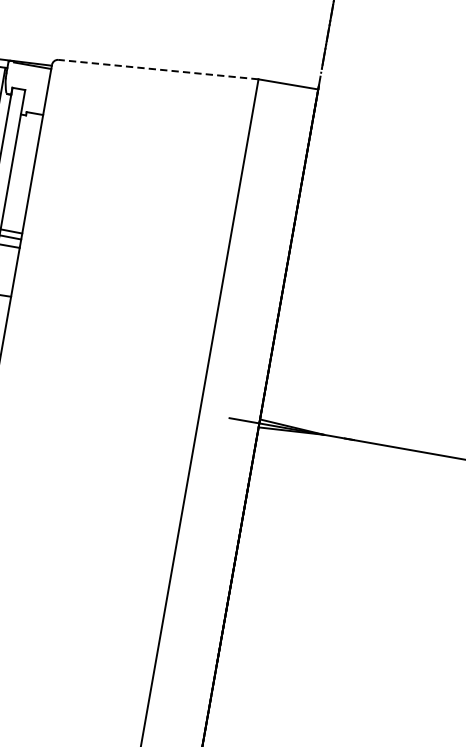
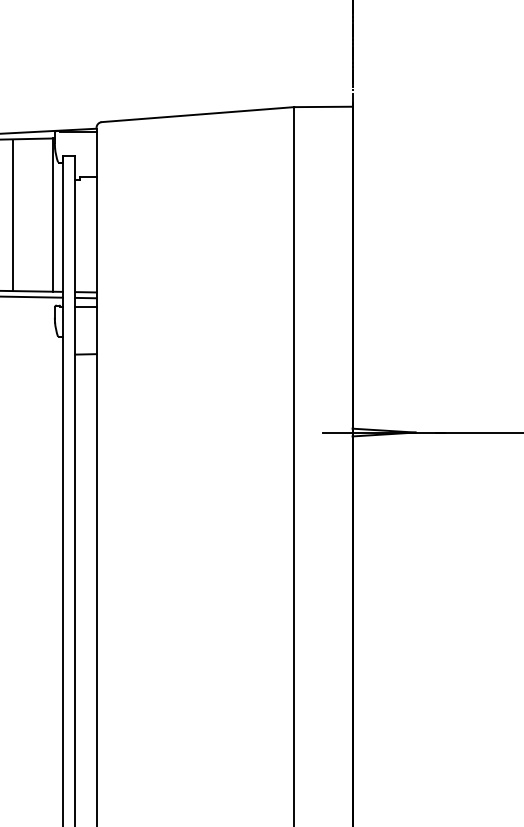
line: (157, 69) -> (197, 114), dashed -> solid

